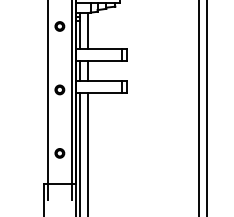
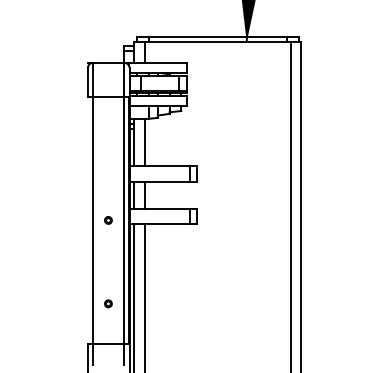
part: (59, 26) -> (108, 136), removed
part: (59, 90) -> (108, 220), size x0.6
part: (59, 153) -> (108, 303), size x0.6

